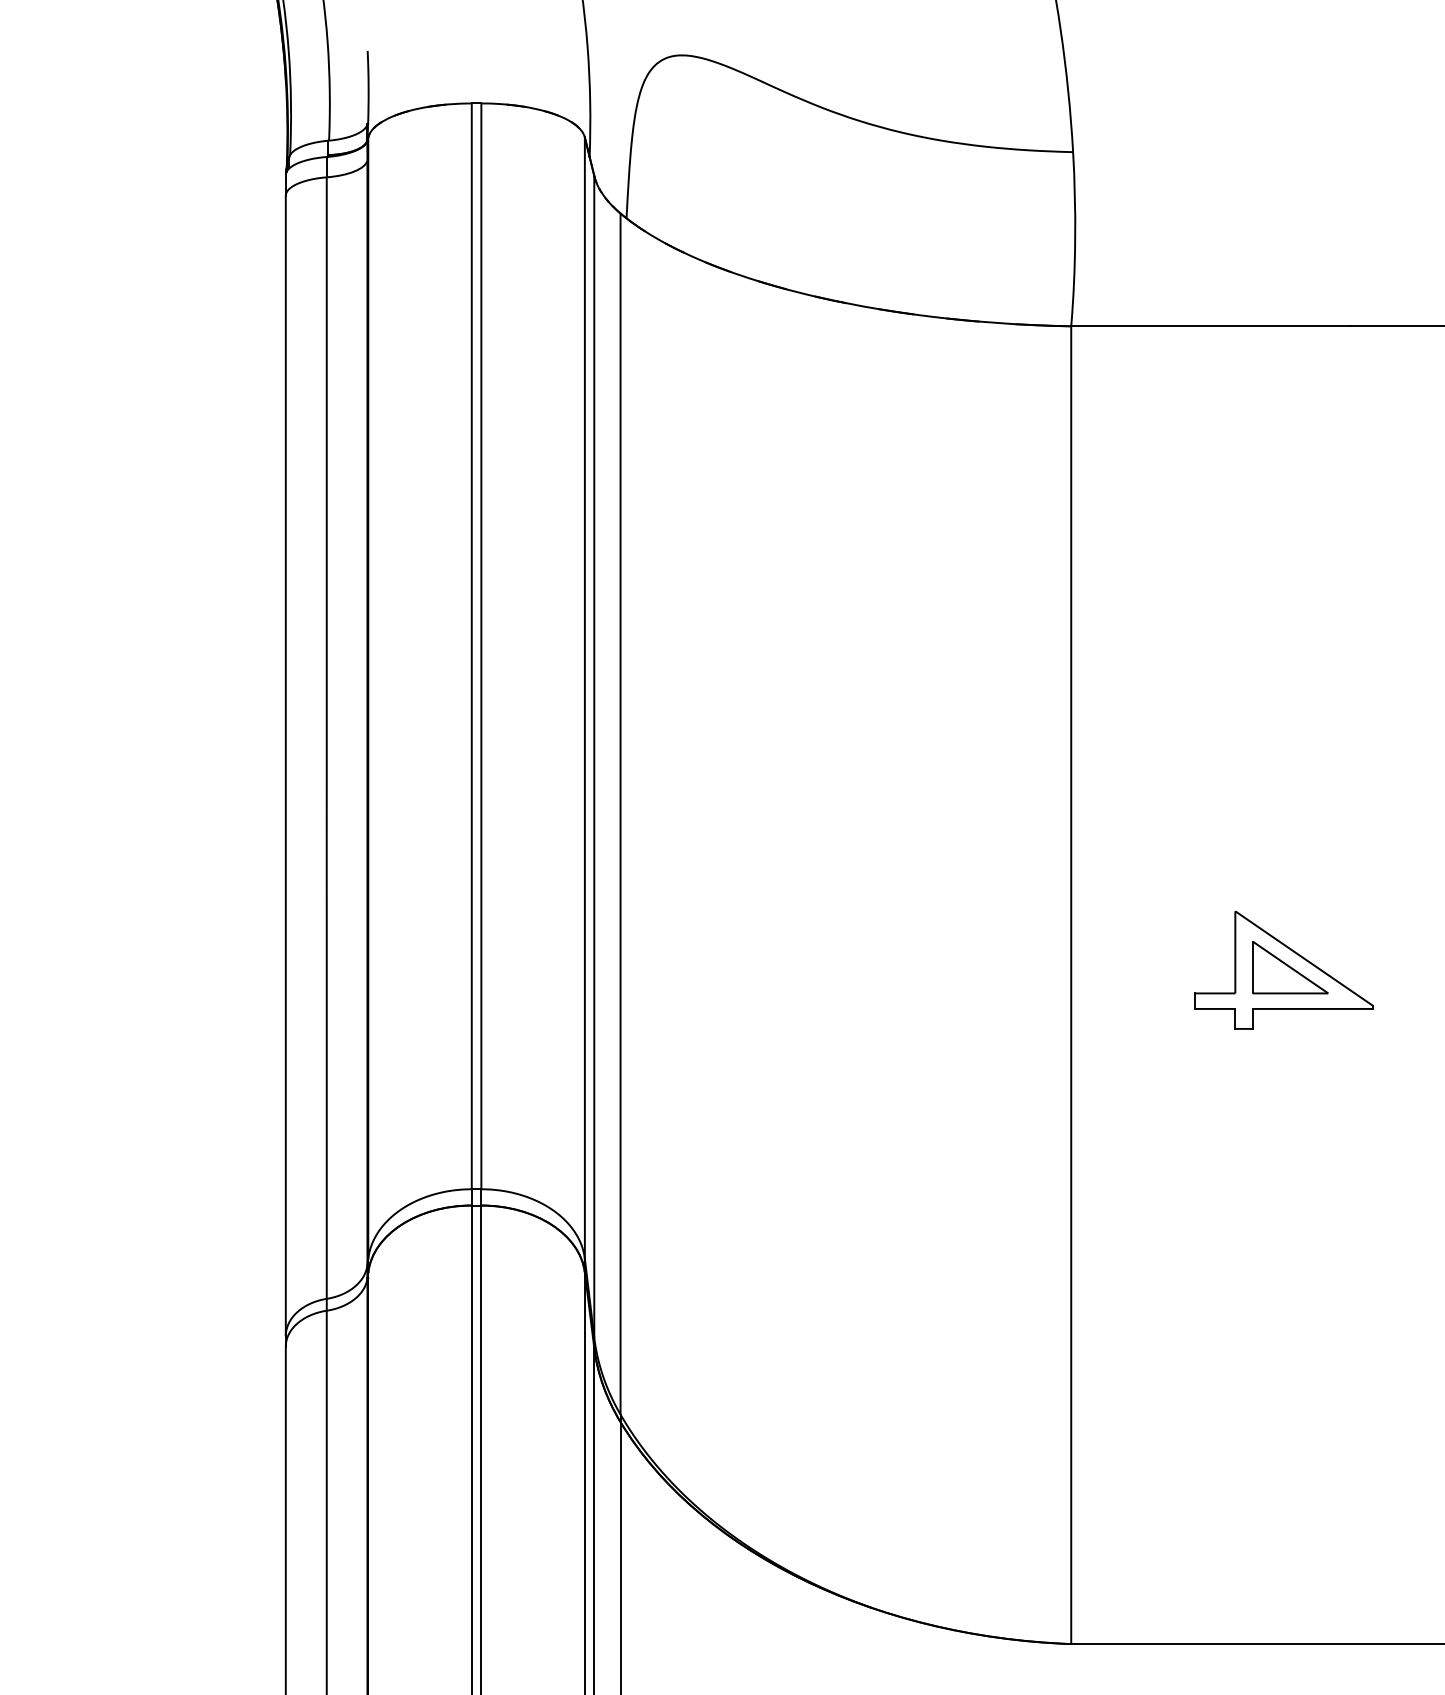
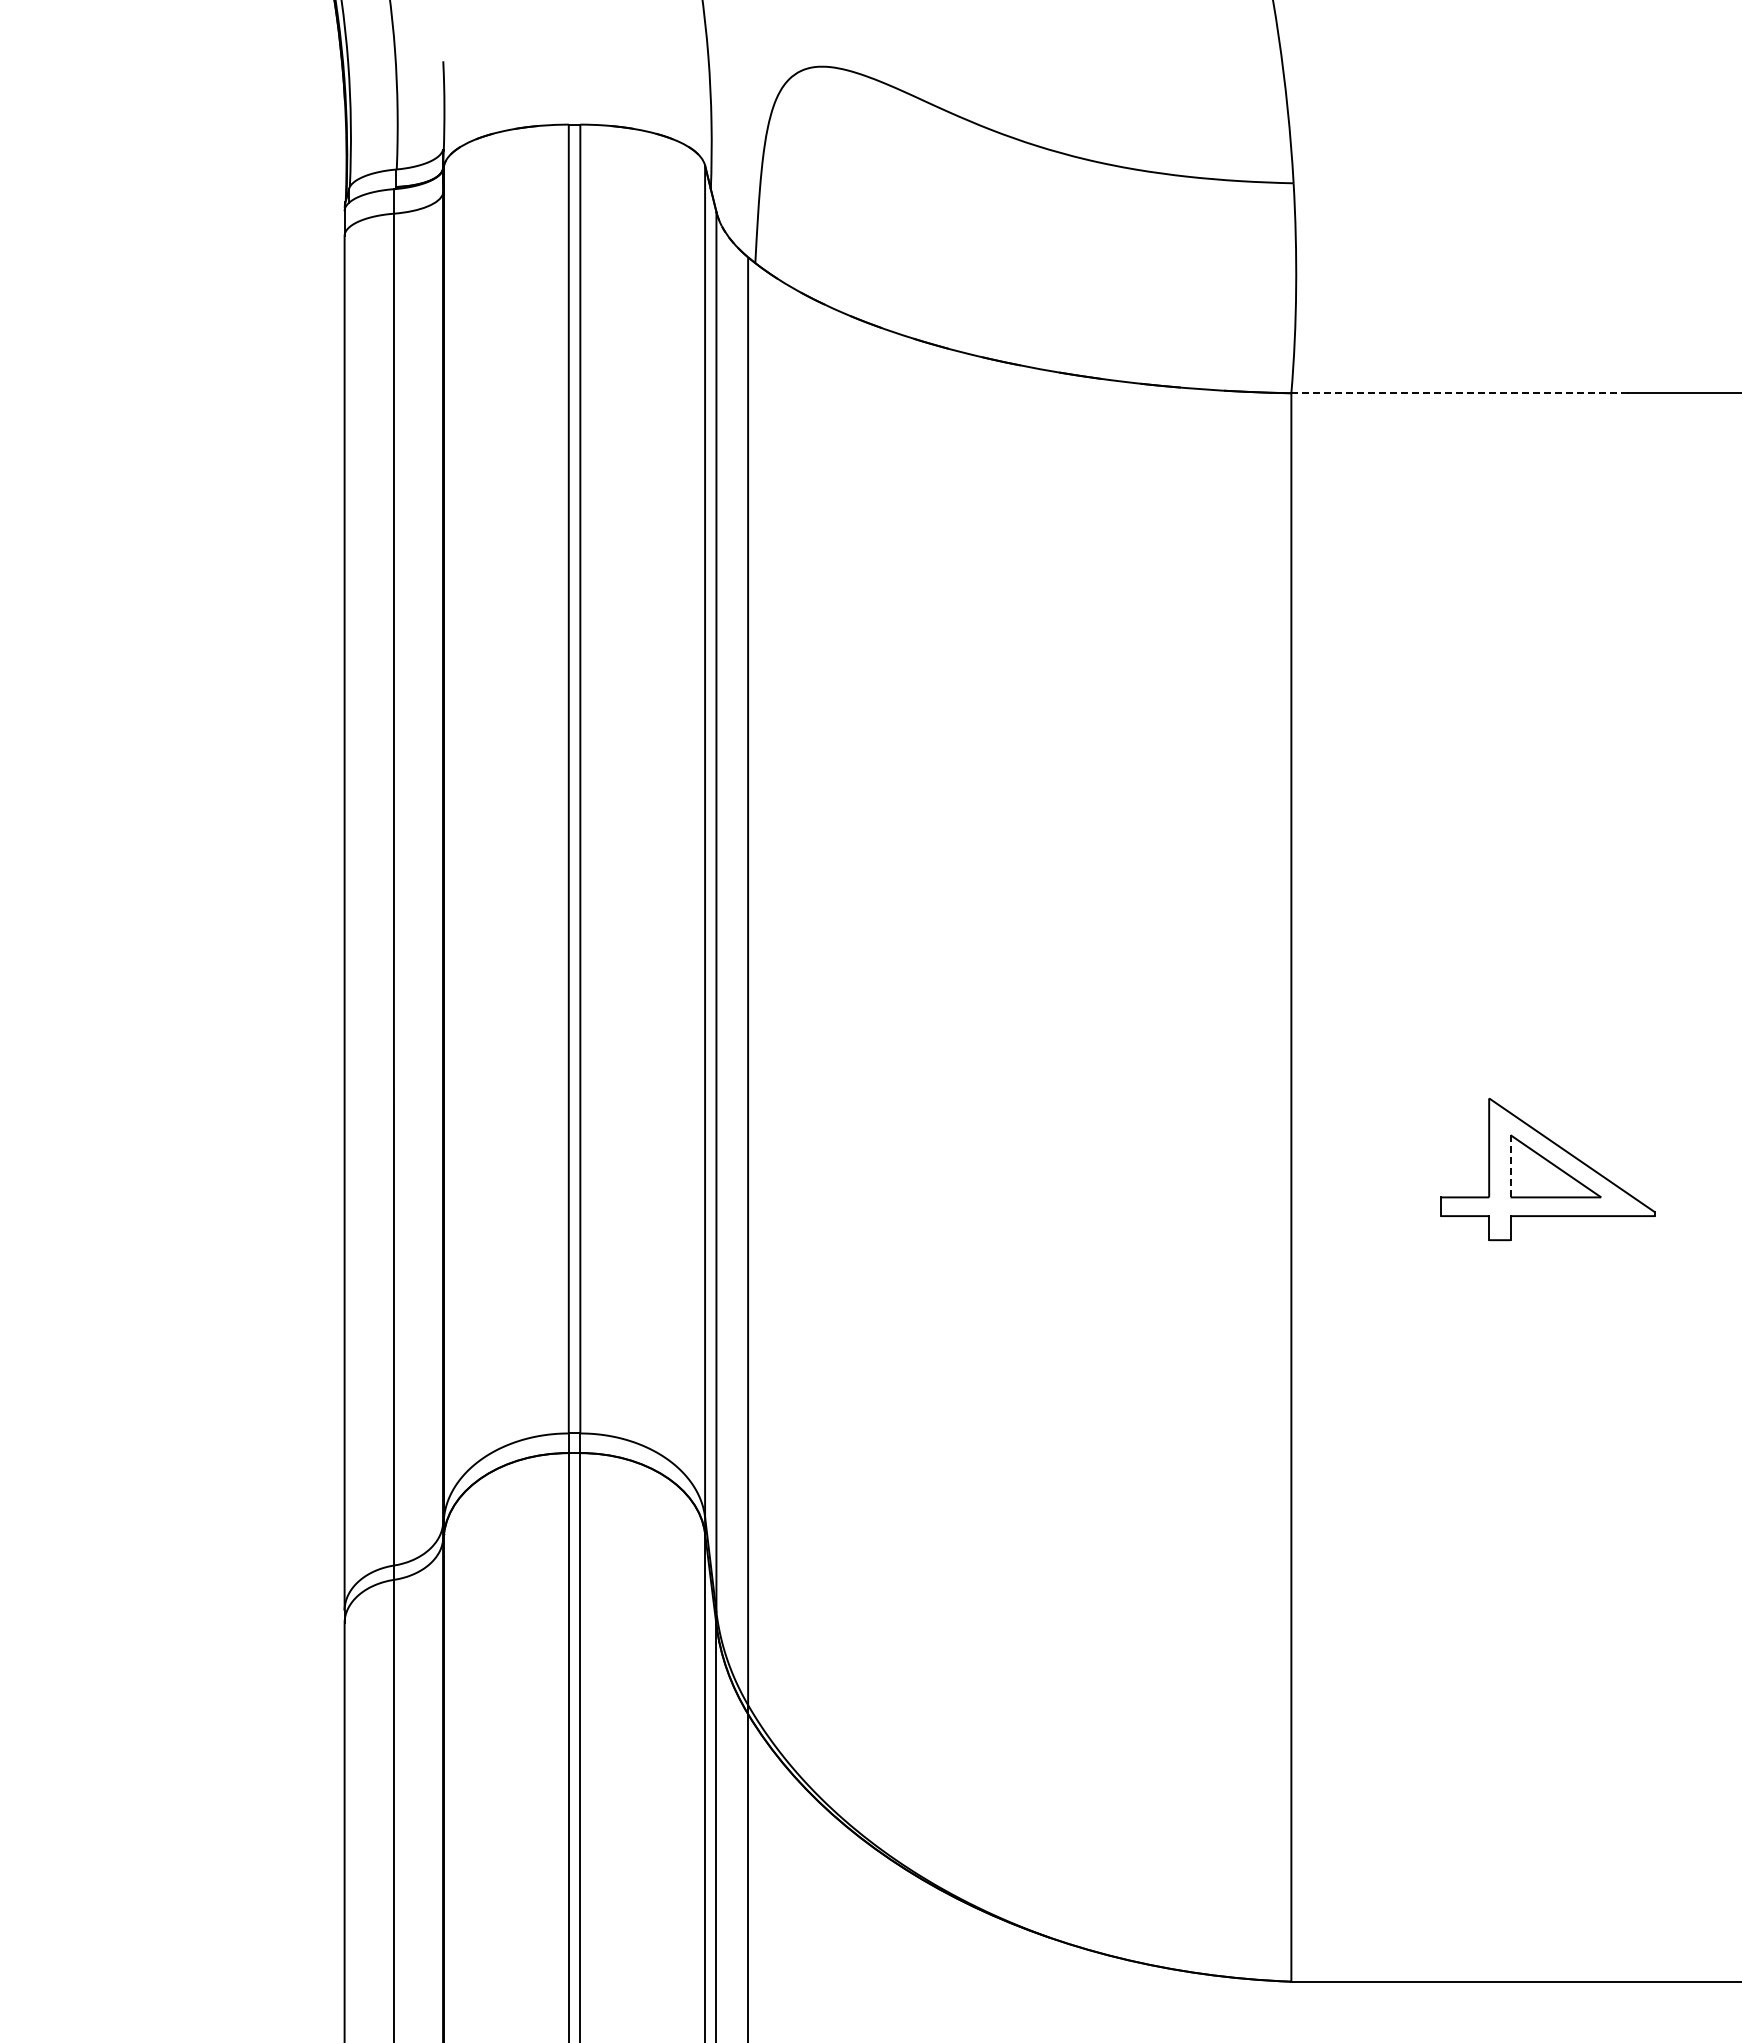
line: (1210, 326) -> (1459, 393), solid -> dashed
line: (1253, 967) -> (1510, 1166), solid -> dashed

